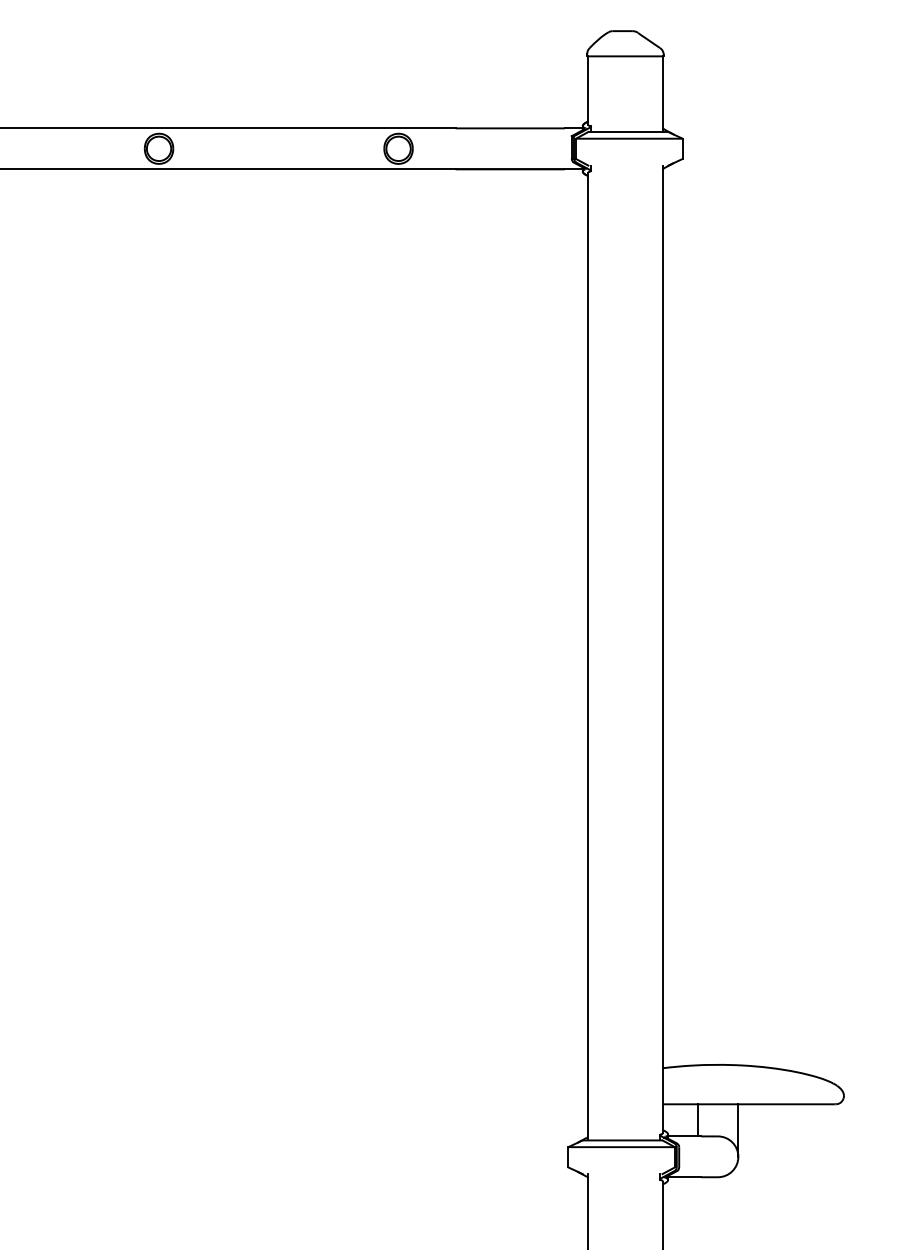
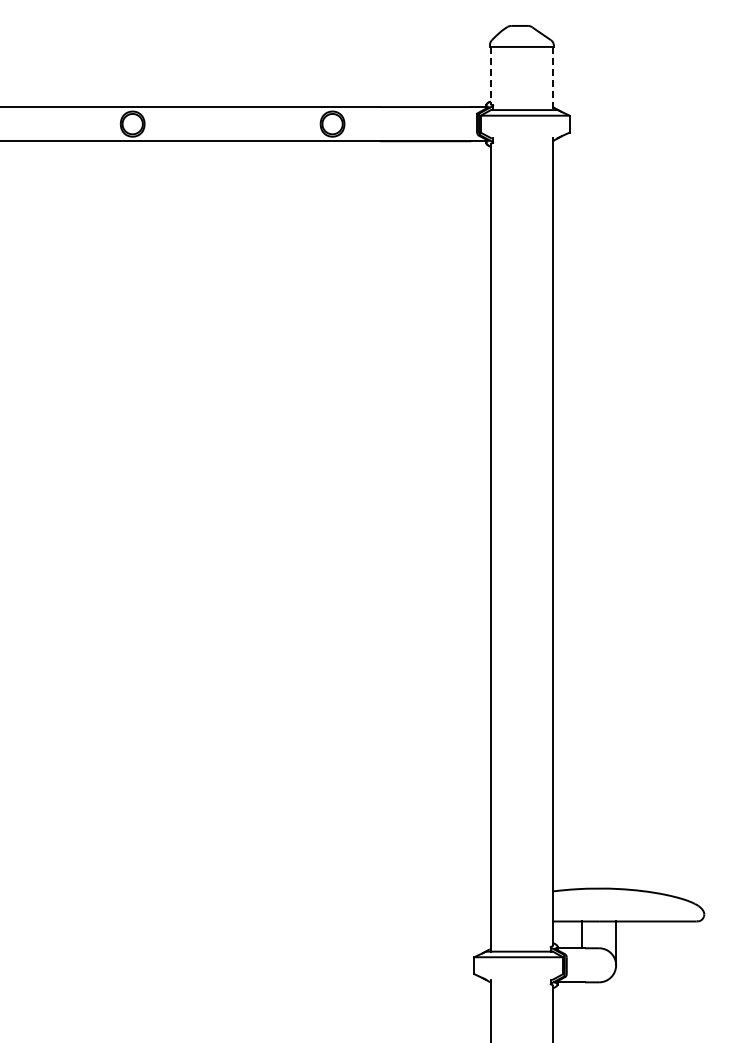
line: (587, 90) -> (490, 75), solid -> dashed
line: (663, 94) -> (553, 78), solid -> dashed

